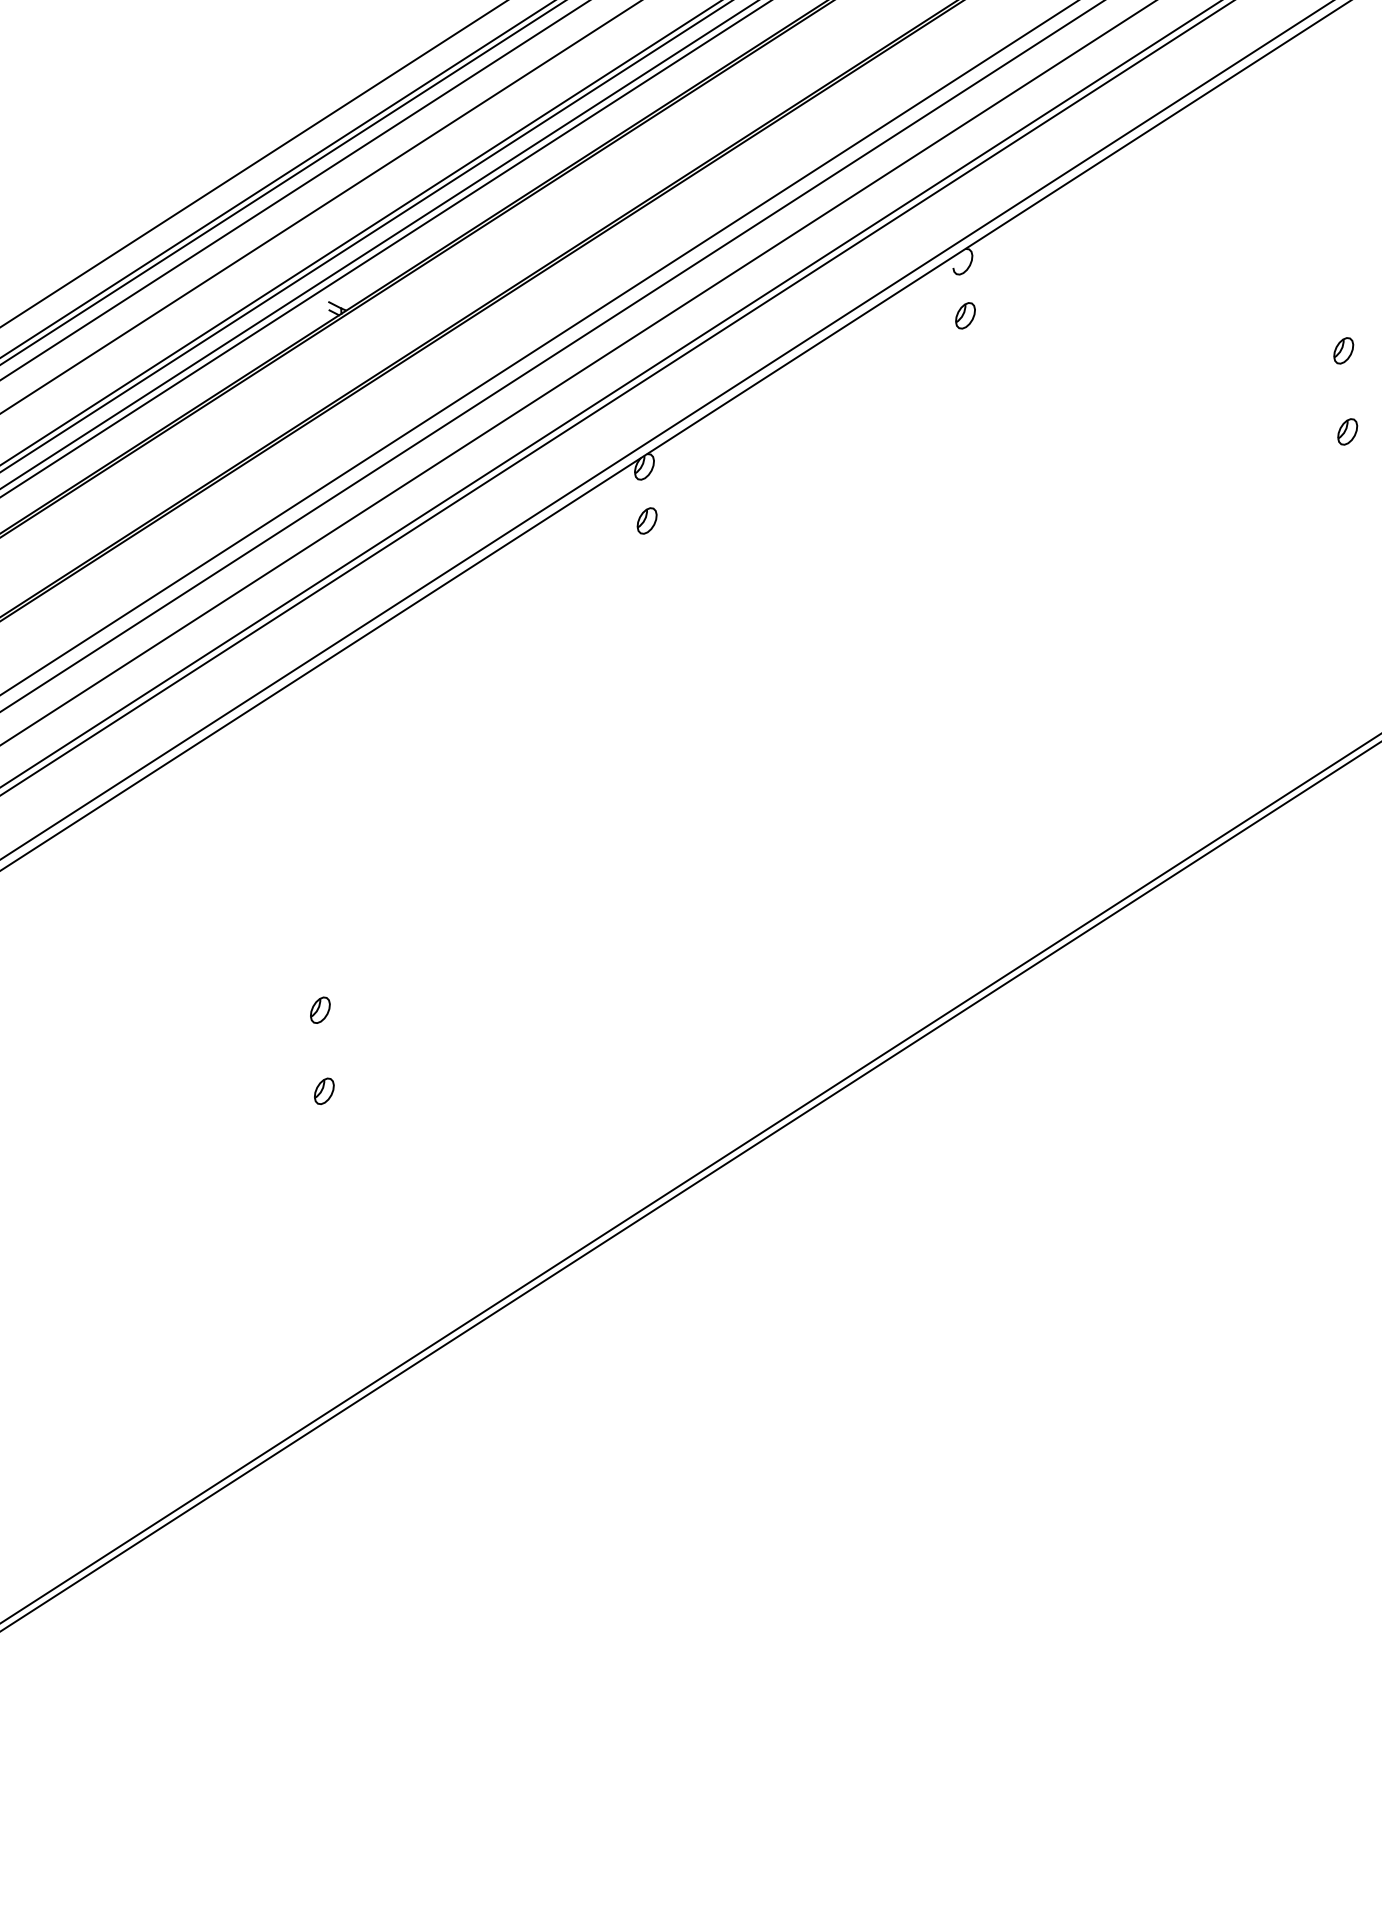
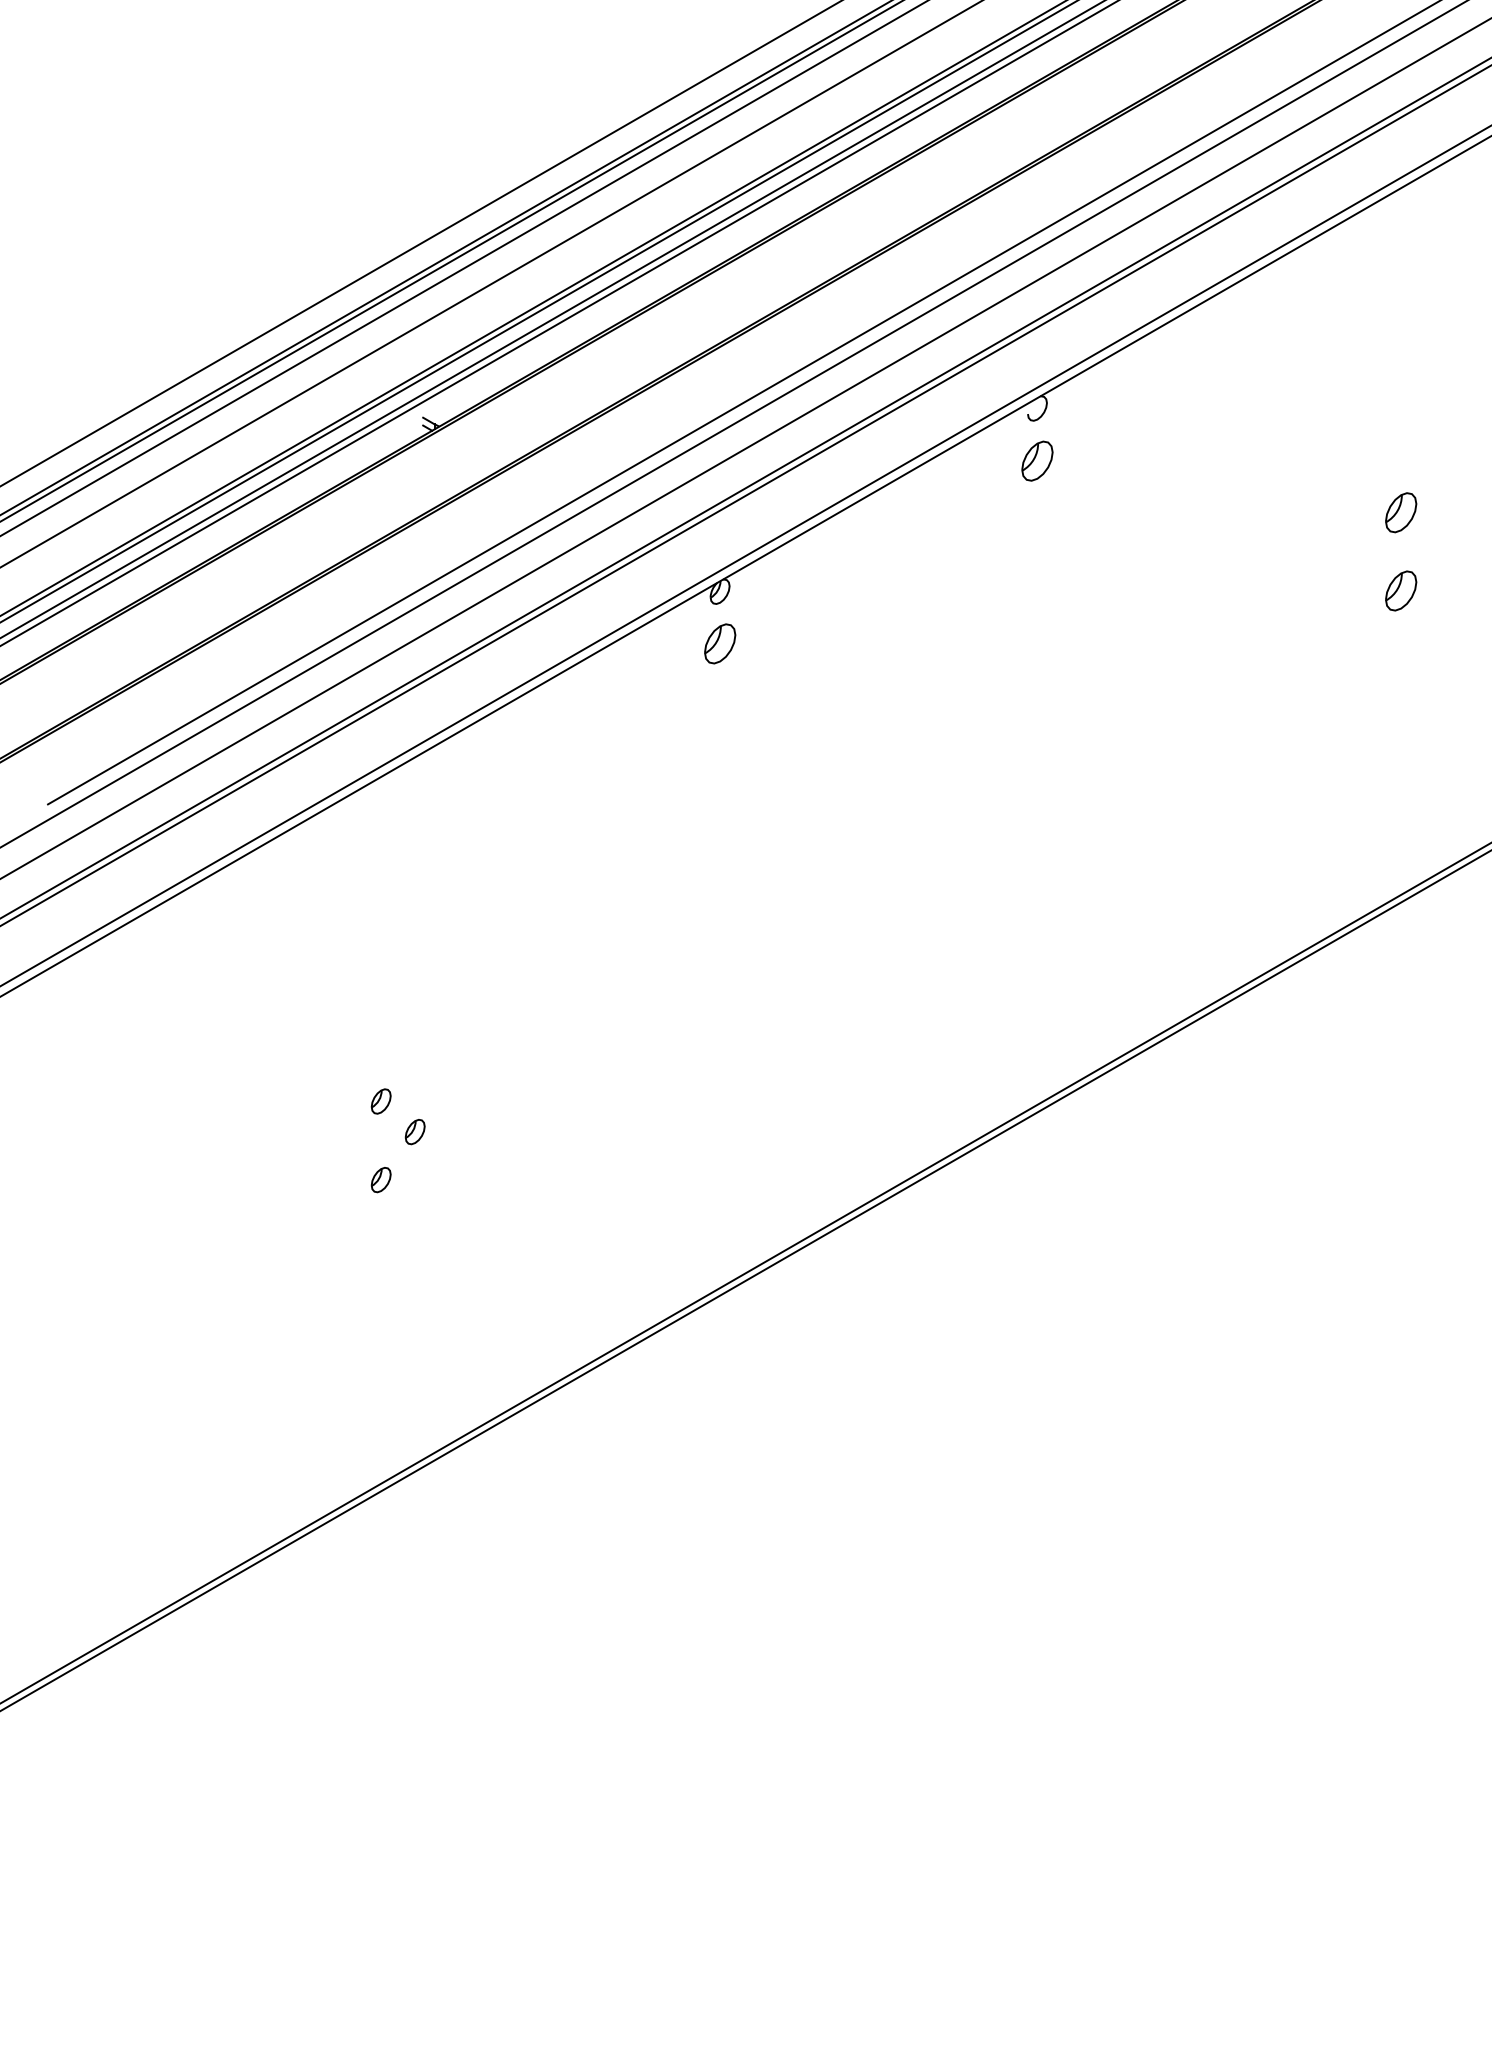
part: (965, 315) -> (1037, 460), size x1.6
part: (1343, 350) -> (1401, 512), size x1.6
part: (1347, 432) -> (1401, 591), size x1.6
part: (646, 521) -> (719, 644), size x1.6
part: (356, 1040) -> (414, 1132), added

